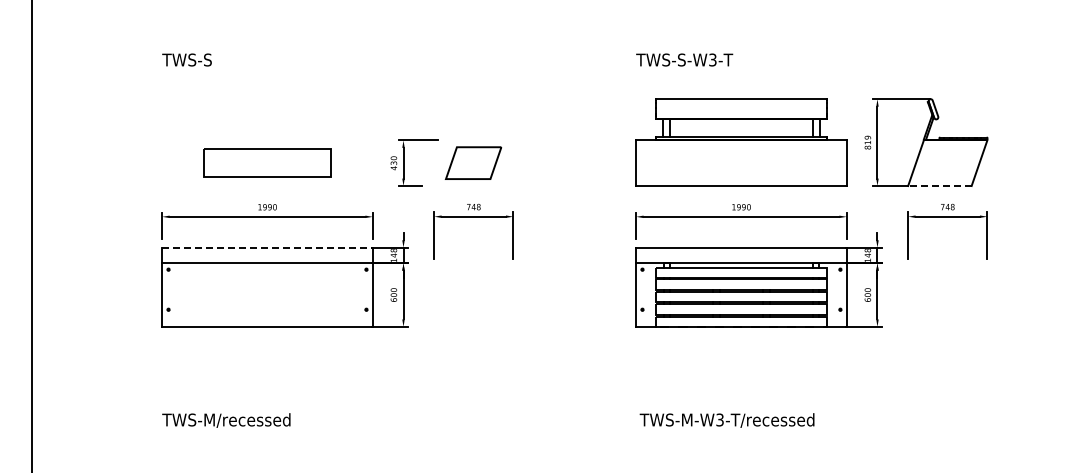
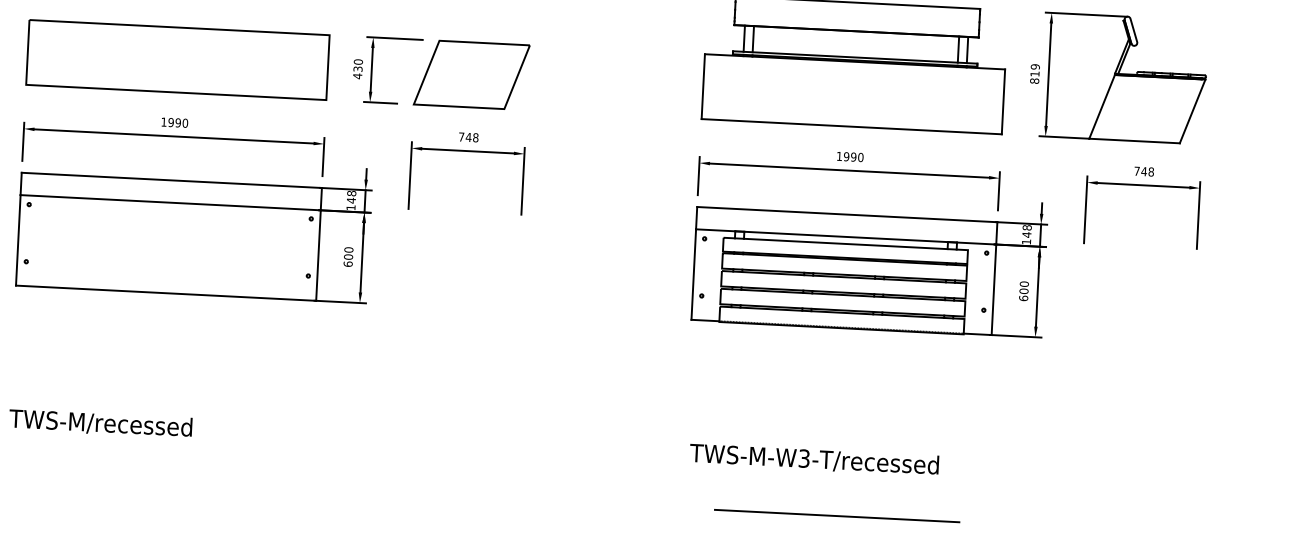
part: (267, 162) -> (177, 58), size x1.67
part: (473, 162) -> (471, 73), size x1.43
line: (939, 186) -> (1133, 141), dashed -> solid
line: (268, 247) -> (173, 180), dashed -> solid
line: (744, 459) -> (836, 516), added

